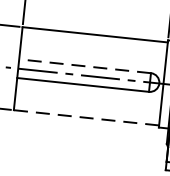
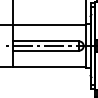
line: (84, 66) -> (45, 41), dashed -> solid
line: (87, 117) -> (49, 66), dashed -> solid

